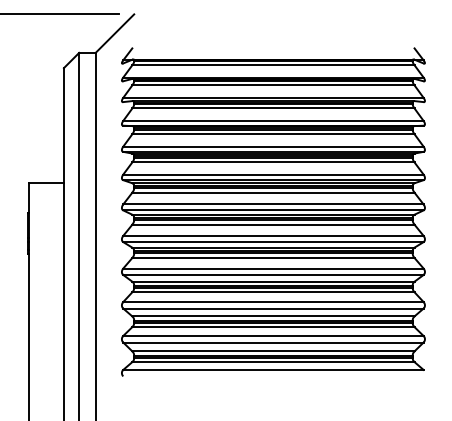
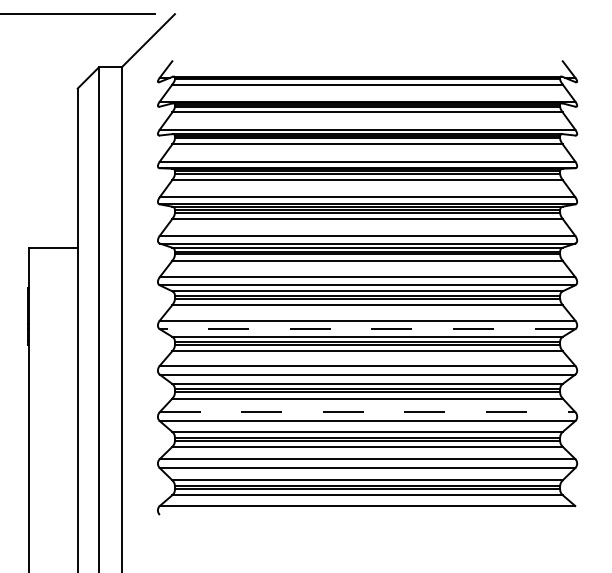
line: (272, 242) -> (366, 329), solid -> dashed
line: (273, 302) -> (367, 412), solid -> dashed

